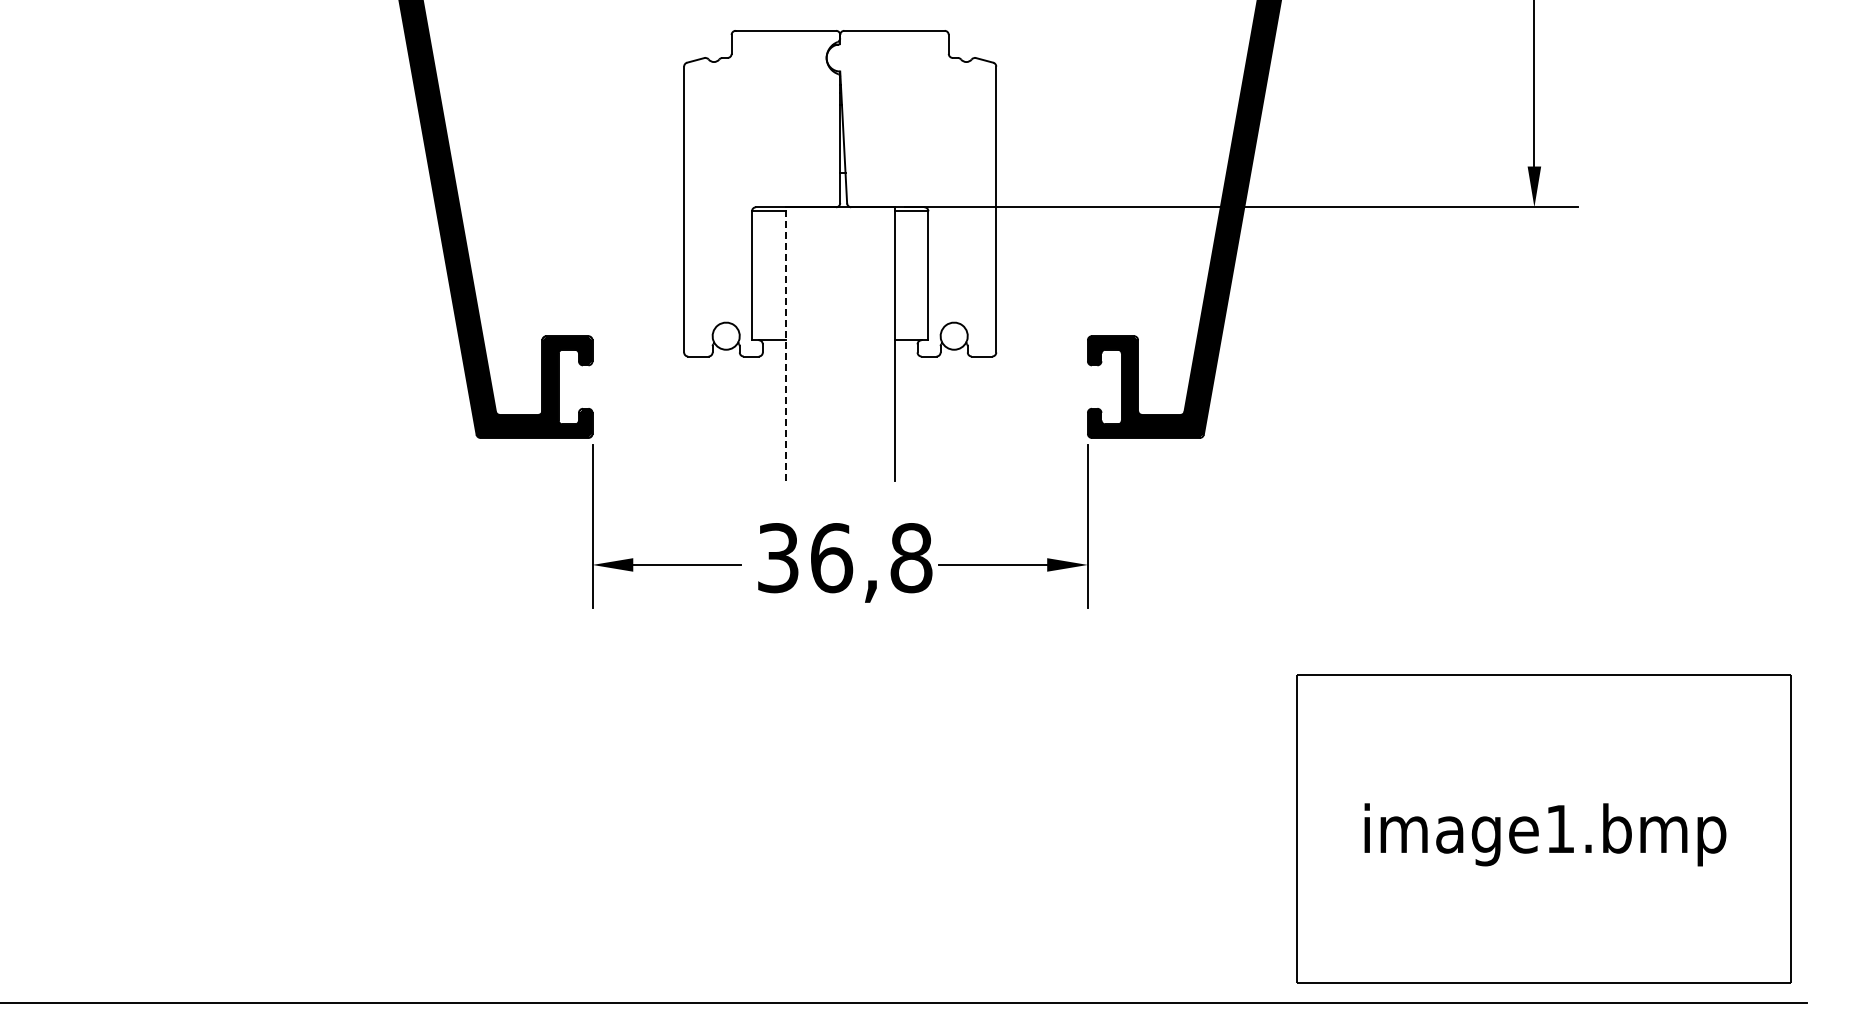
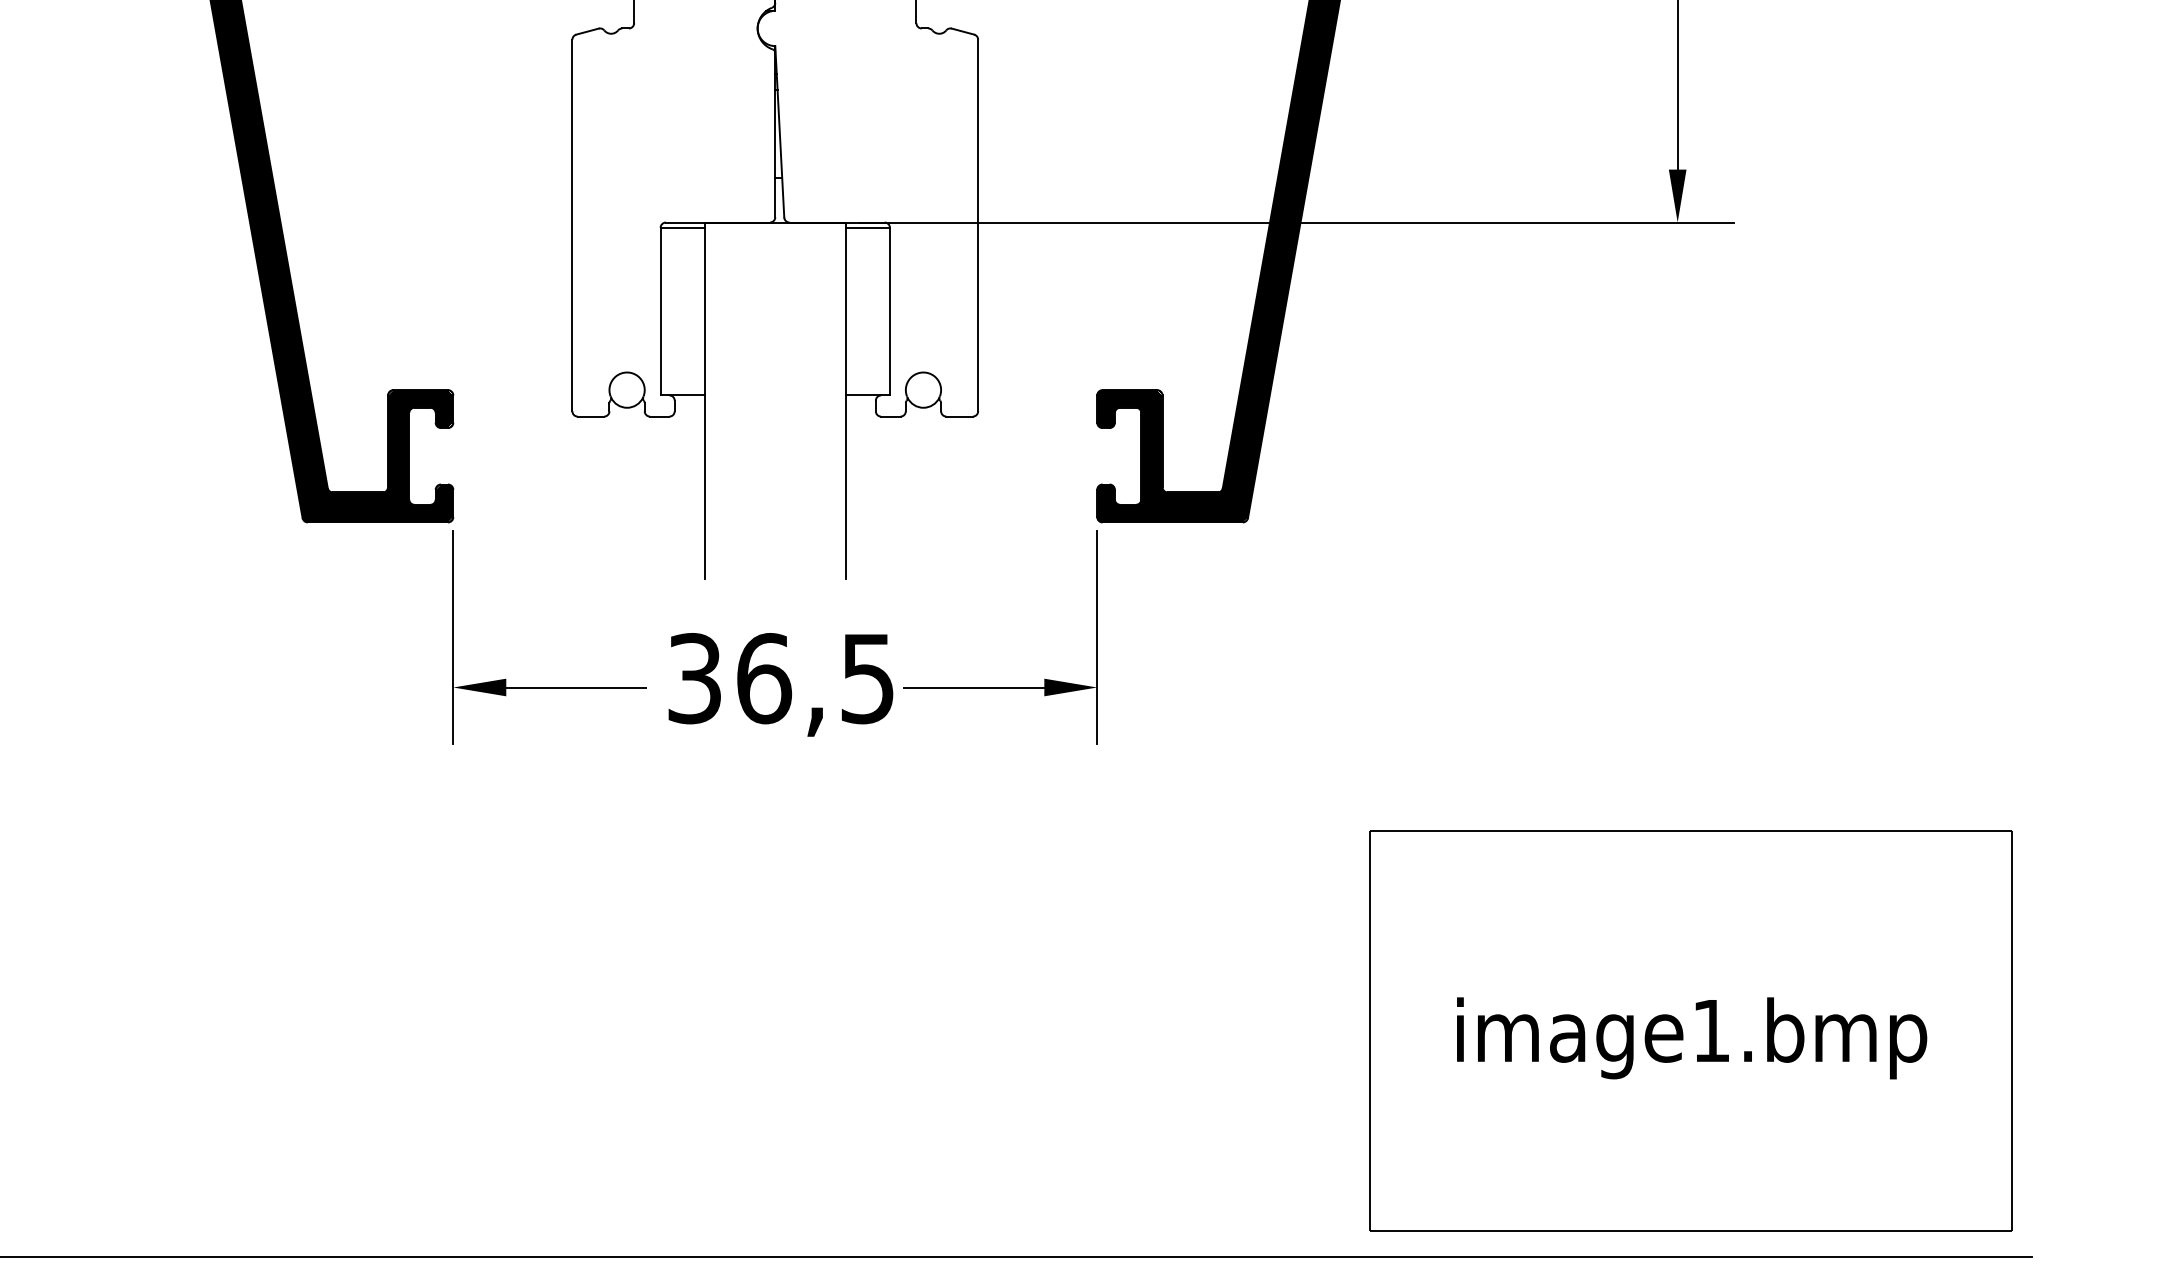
line: (785, 343) -> (704, 399), dashed -> solid
text: (911, 558) -> (867, 679), 36,8 -> 36,5

